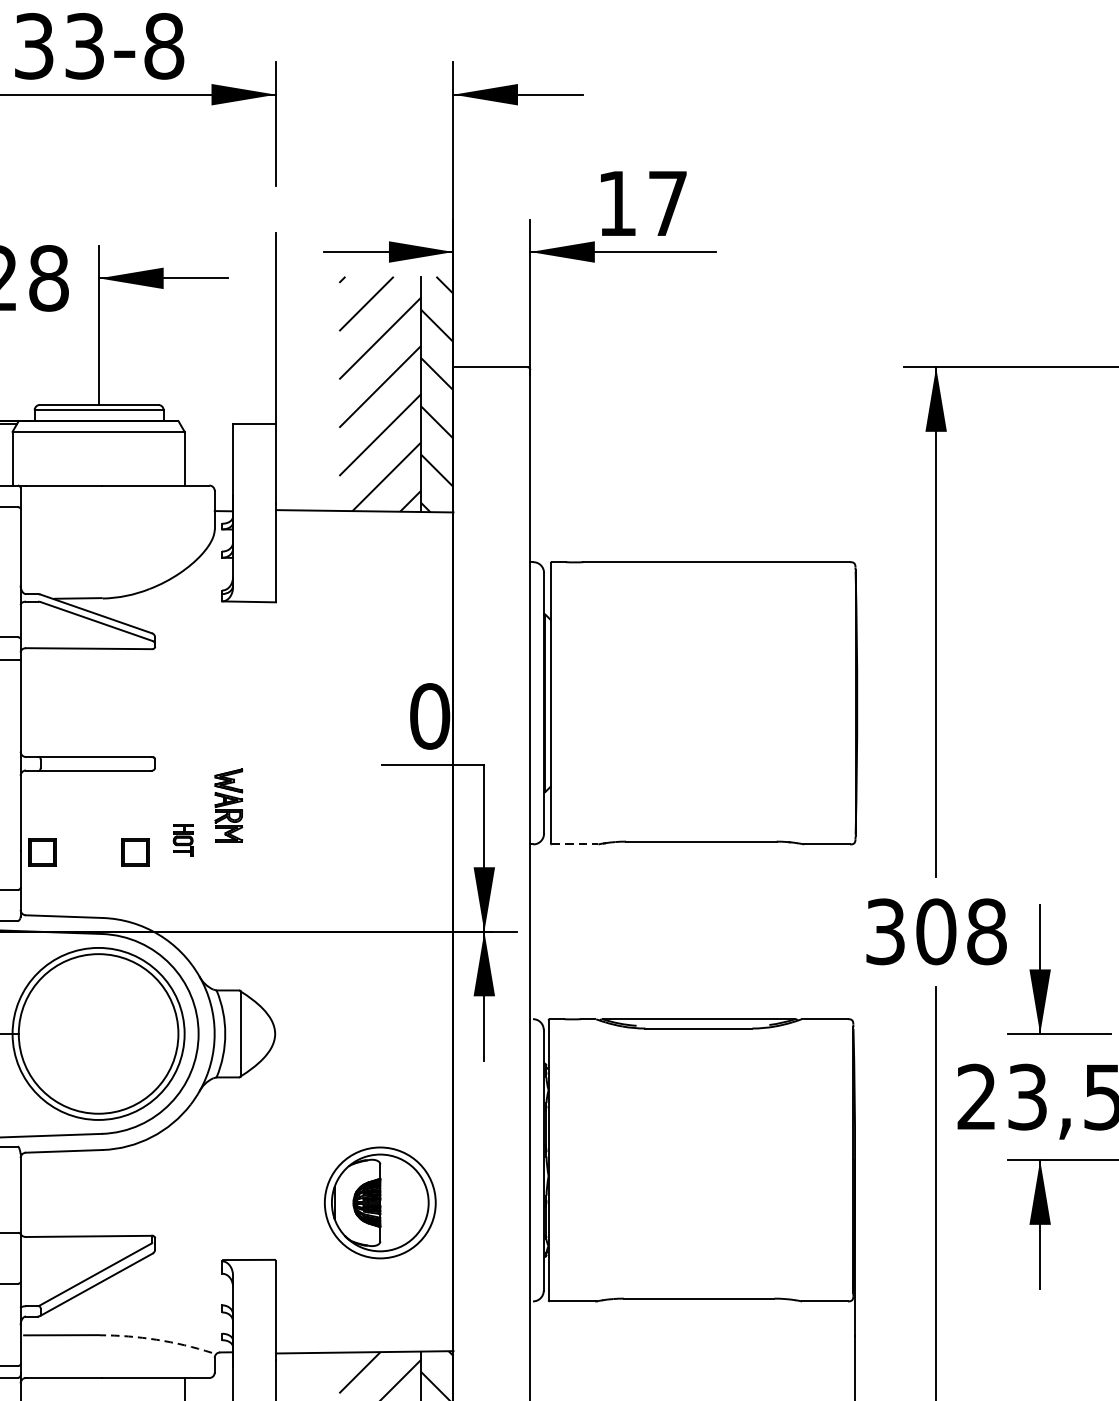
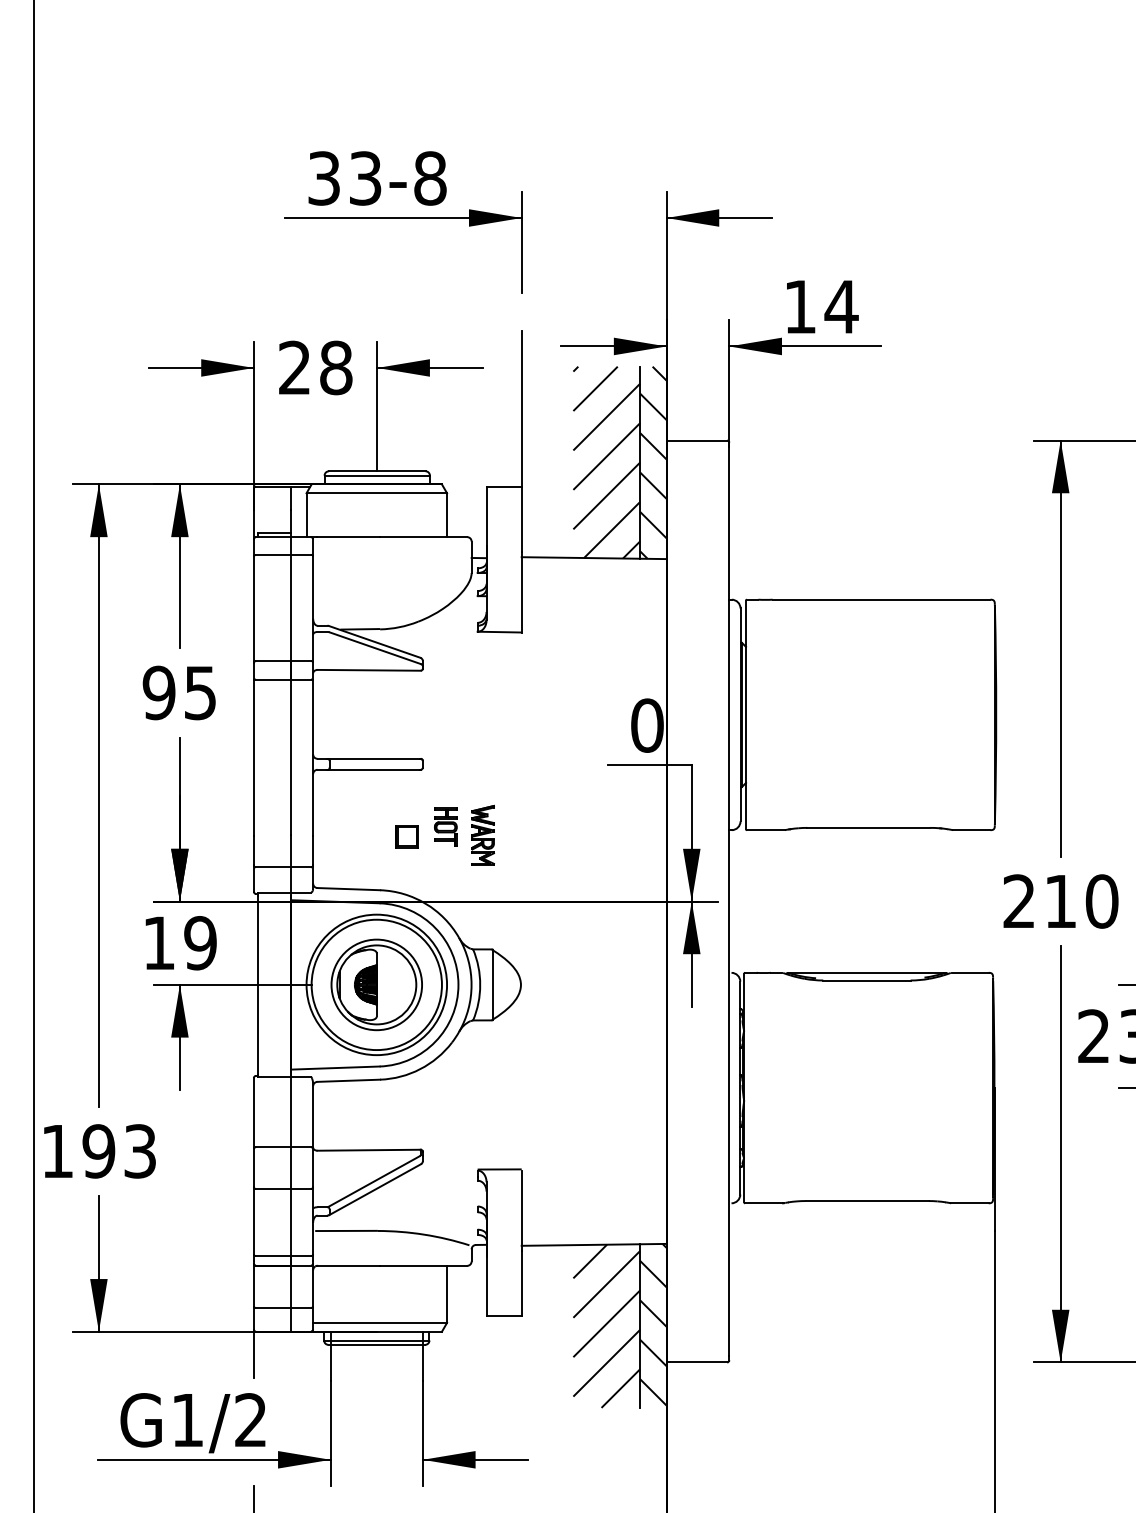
text: (667, 203) -> (841, 306), 17 -> 14
part: (228, 804) -> (482, 834), moved
part: (182, 839) -> (445, 826), size x1.43
line: (574, 844) -> (765, 830), dashed -> solid
part: (41, 852) -> (330, 836), removed
text: (935, 931) -> (1060, 901), 308 -> 210
part: (379, 1202) -> (376, 984), moved
arc: (157, 1339) -> (424, 1234), dashed -> solid

